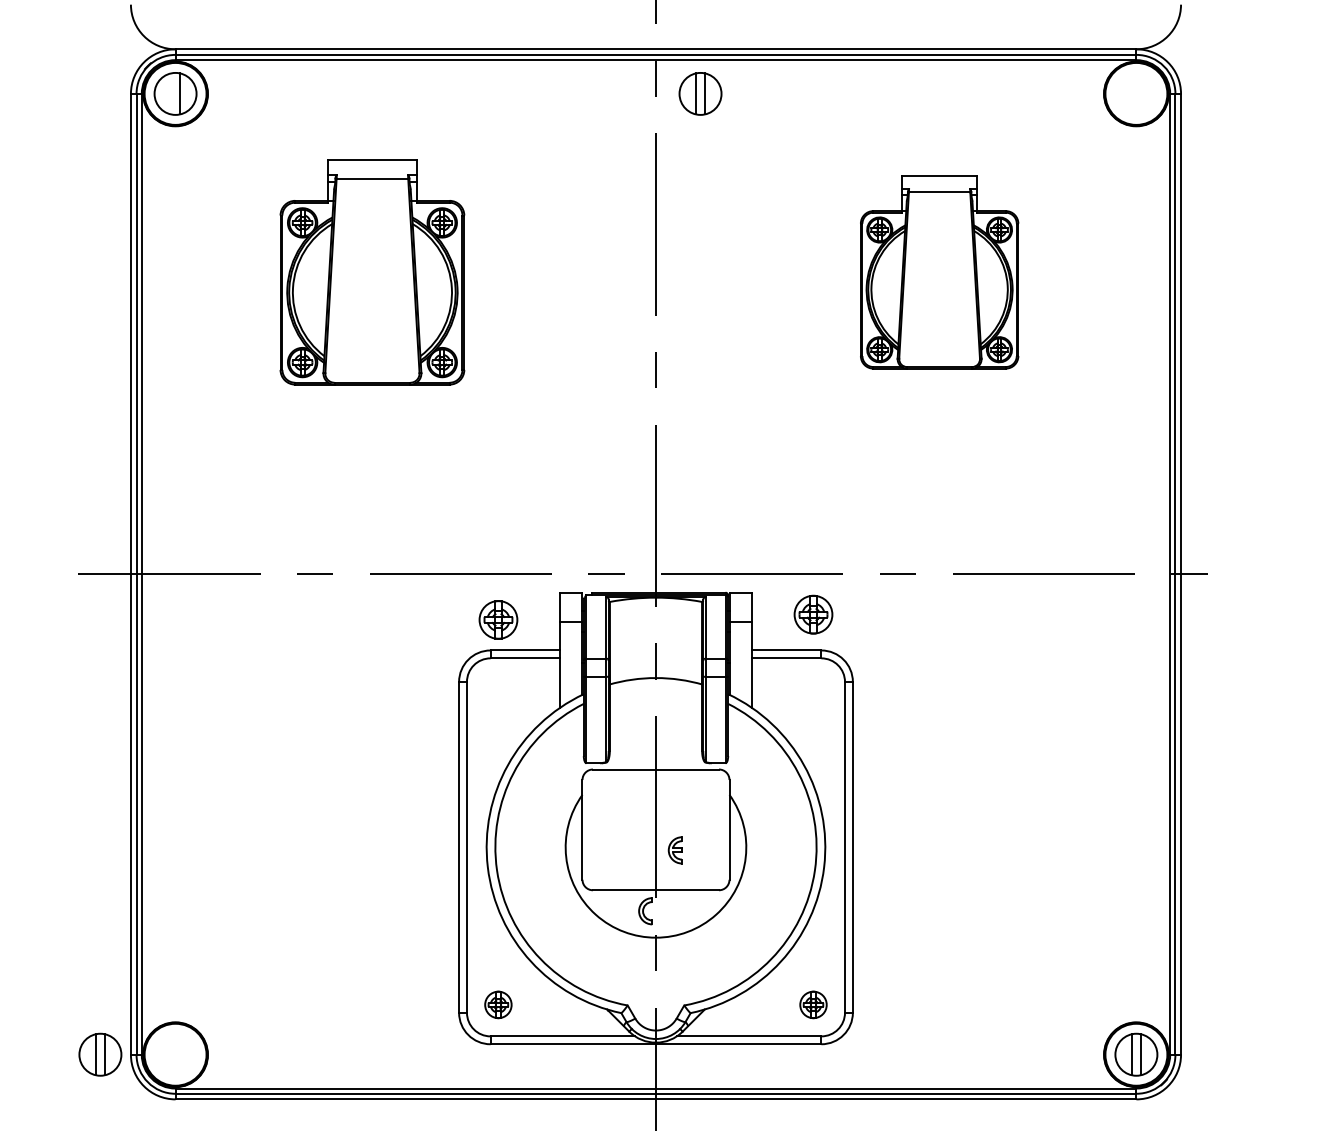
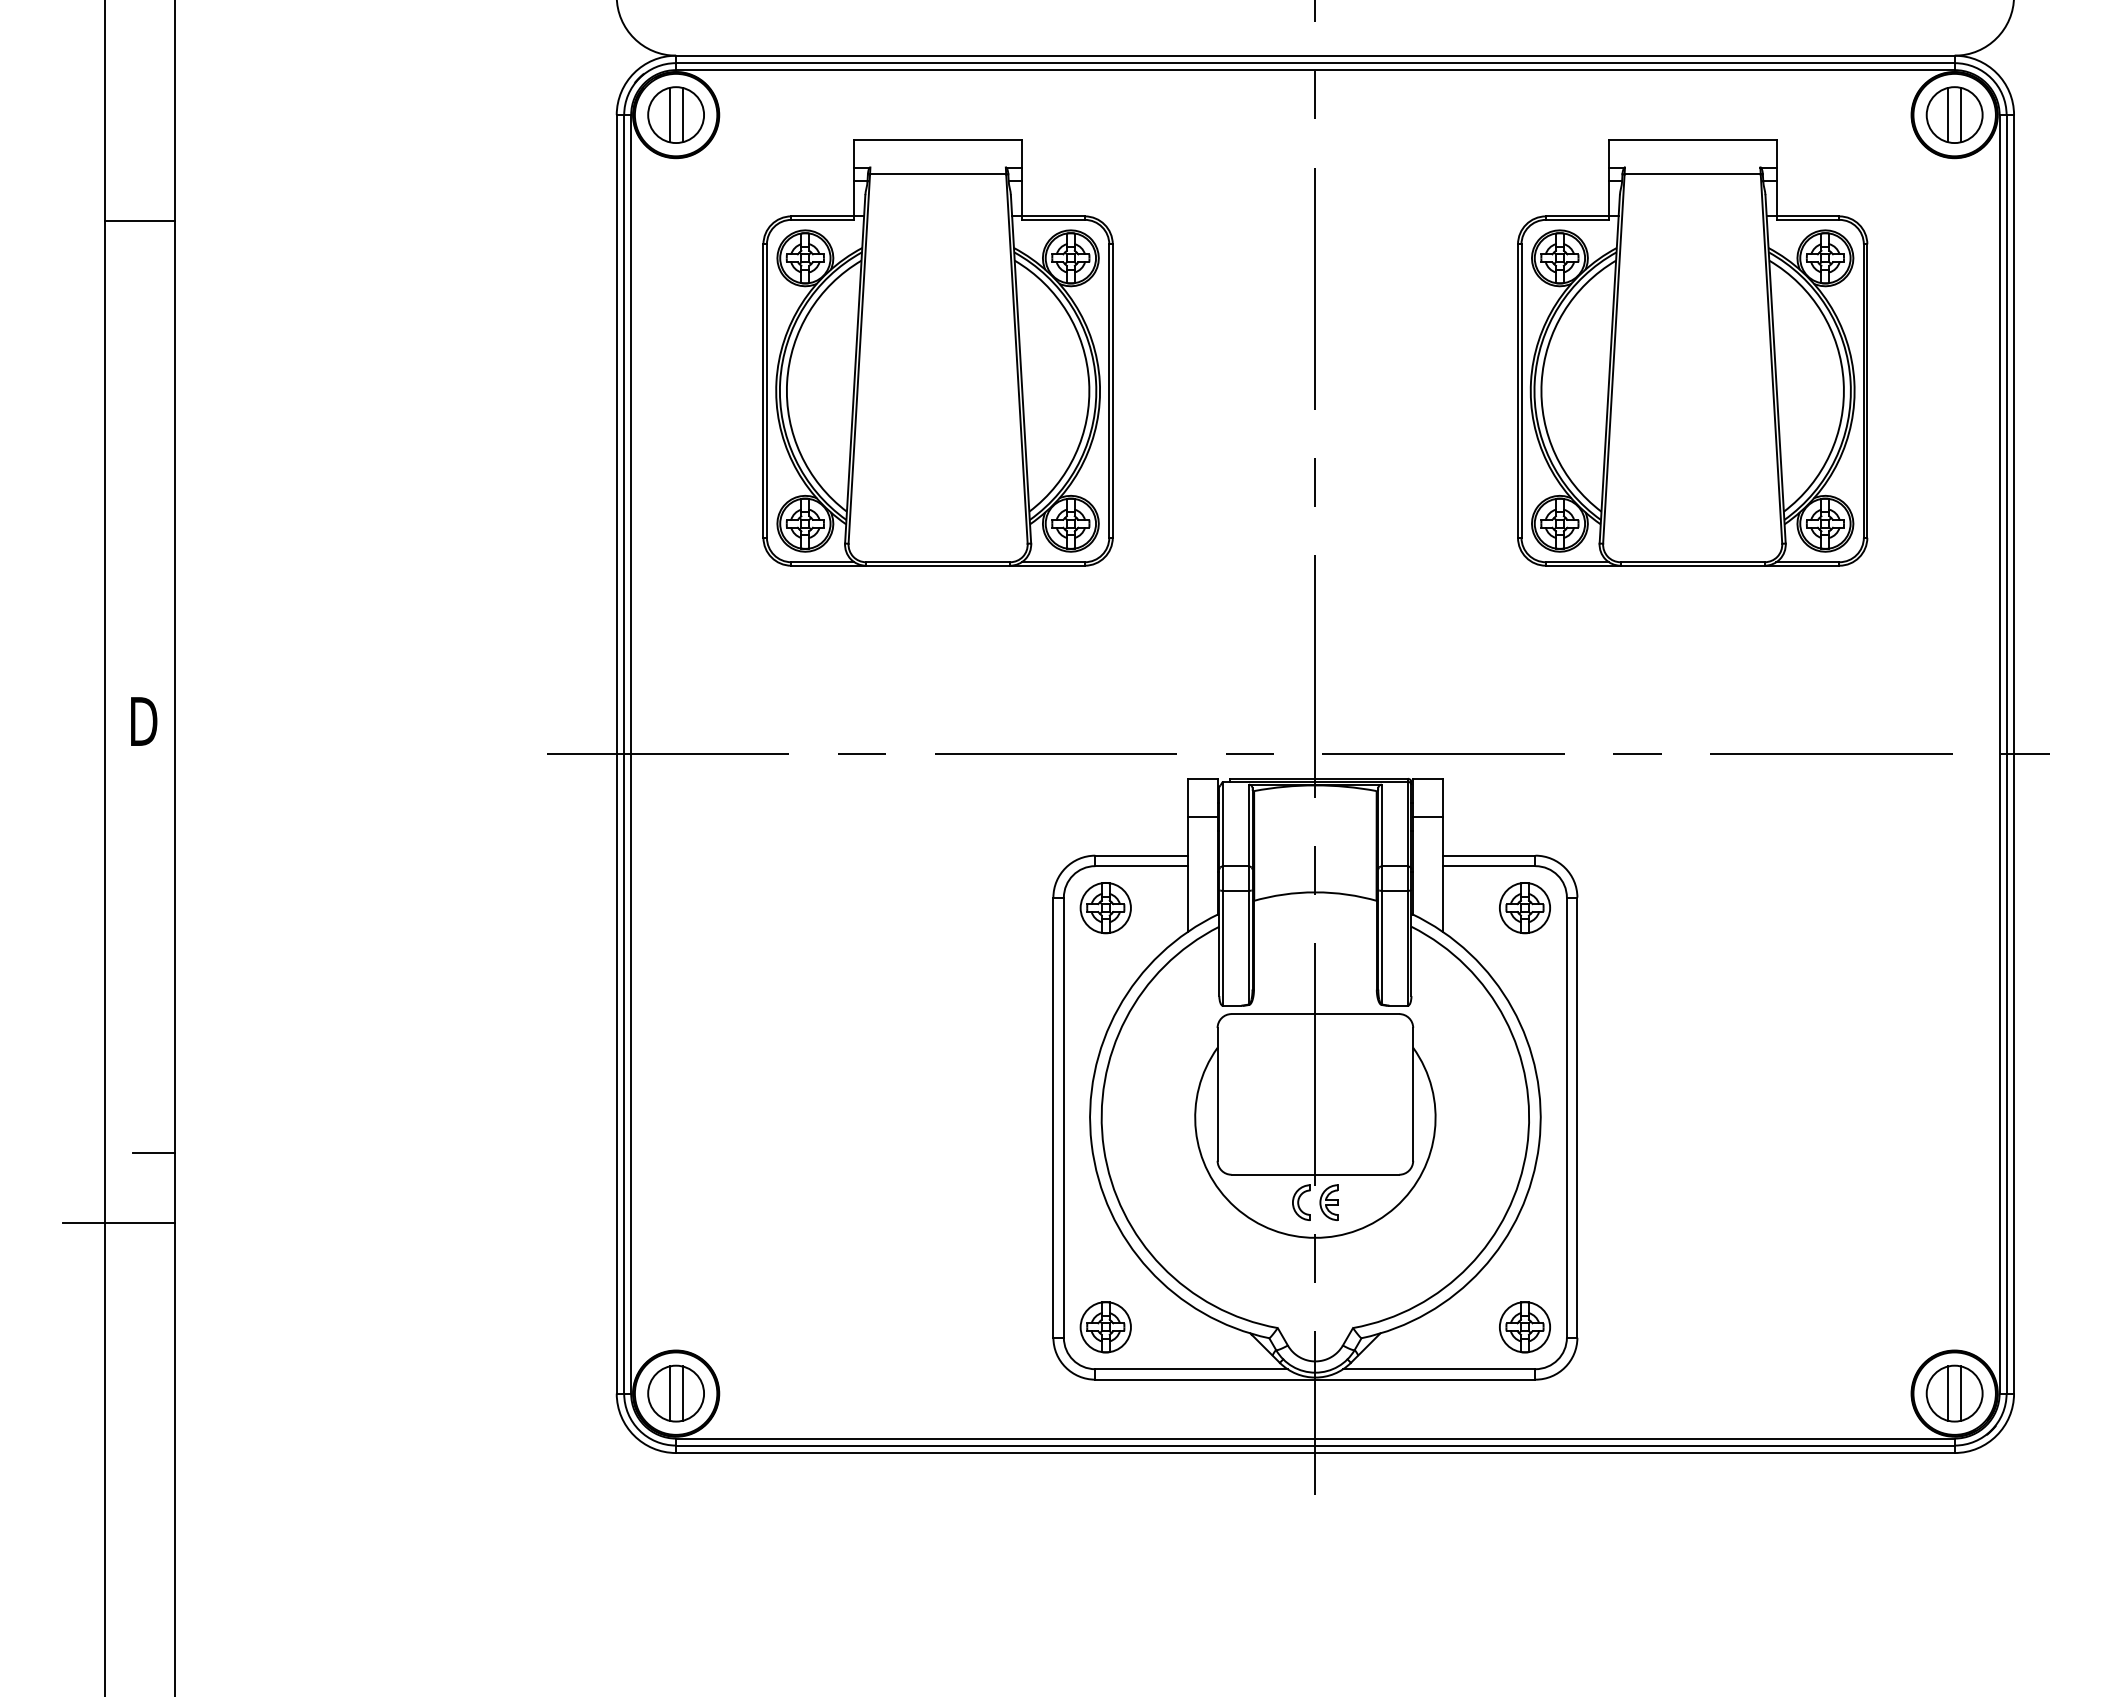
line: (170, 93) -> (669, 114), added
part: (700, 93) -> (1954, 114), moved
part: (372, 272) -> (937, 352), size x1.43
part: (939, 272) -> (1692, 352), size x1.67
part: (813, 615) -> (1524, 908), moved
part: (498, 620) -> (1105, 908), moved
part: (674, 850) -> (1328, 1202), moved
part: (498, 1005) -> (1105, 1327), size x1.43
part: (813, 1005) -> (1524, 1327), size x1.43
part: (99, 1054) -> (675, 1393), moved

